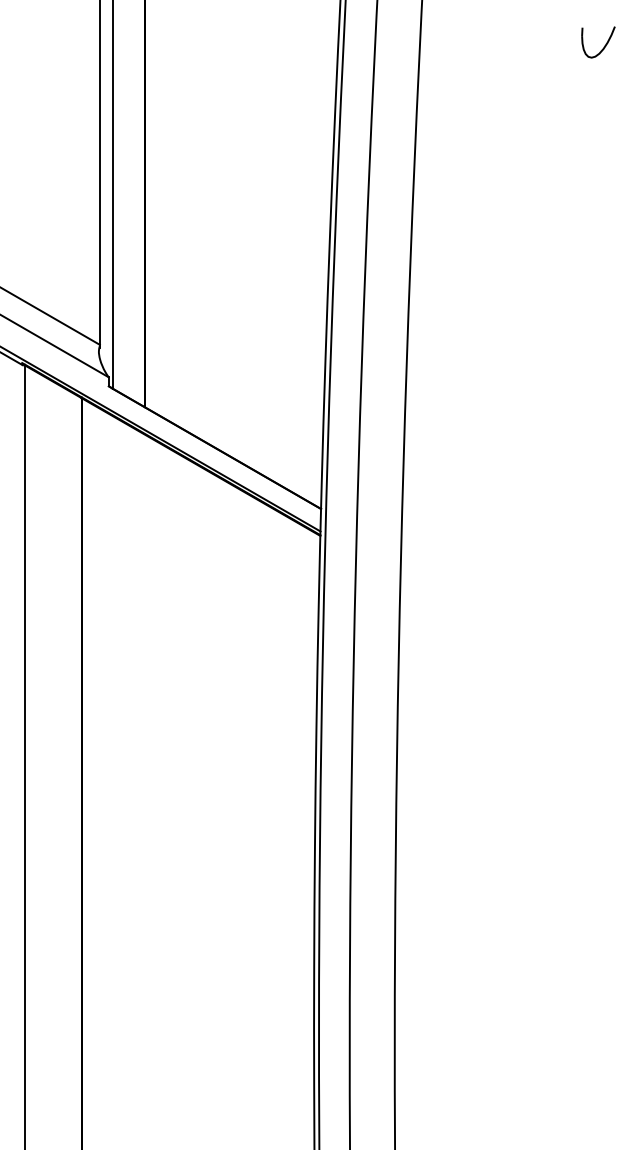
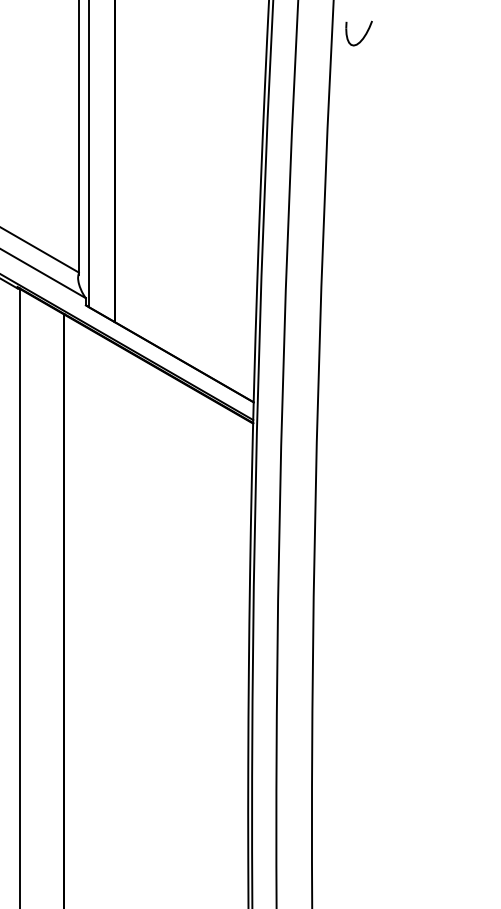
part: (604, 45) -> (363, 35), moved

